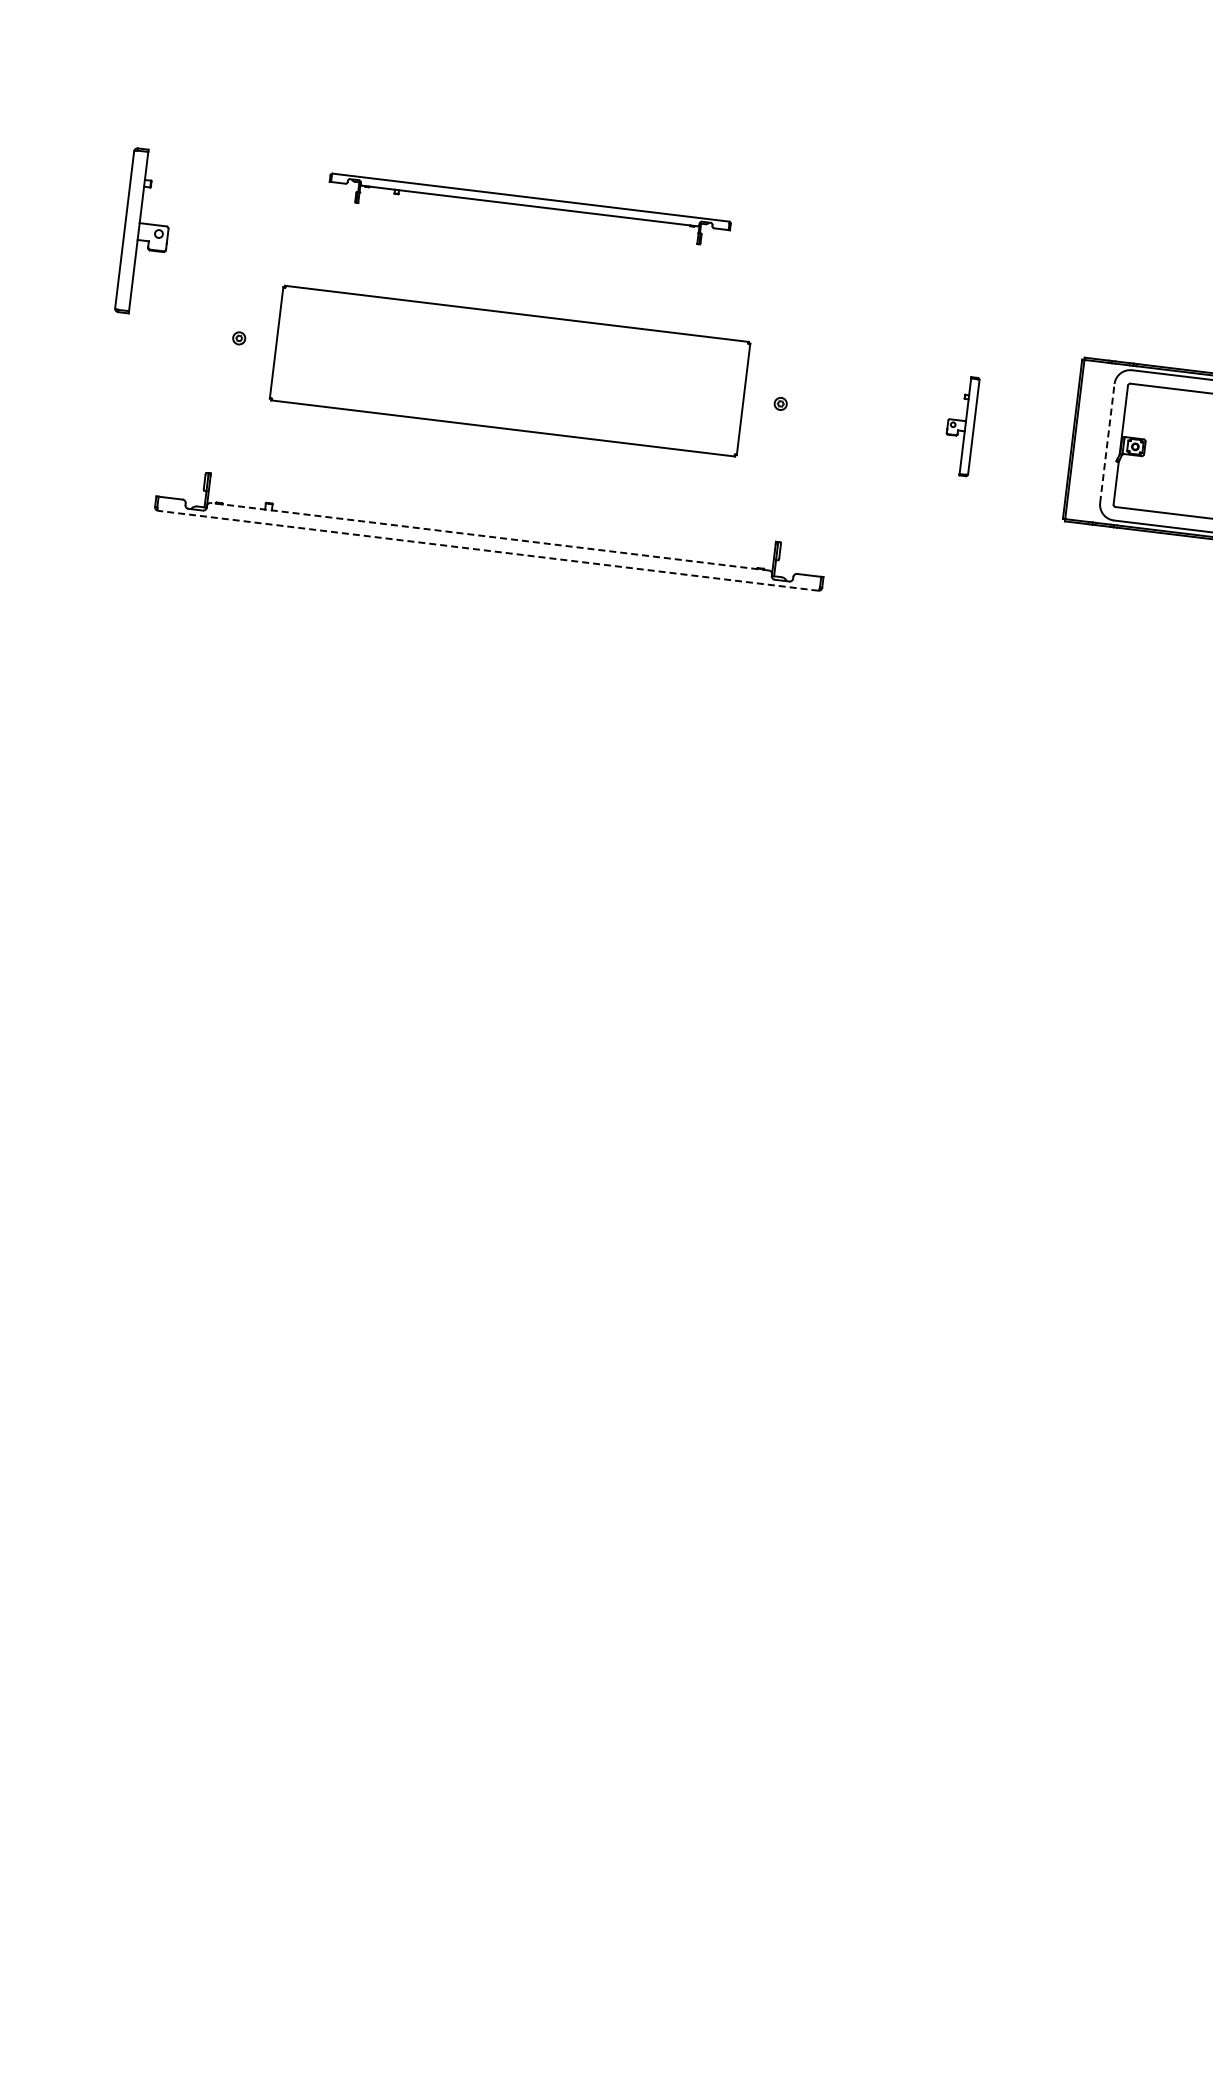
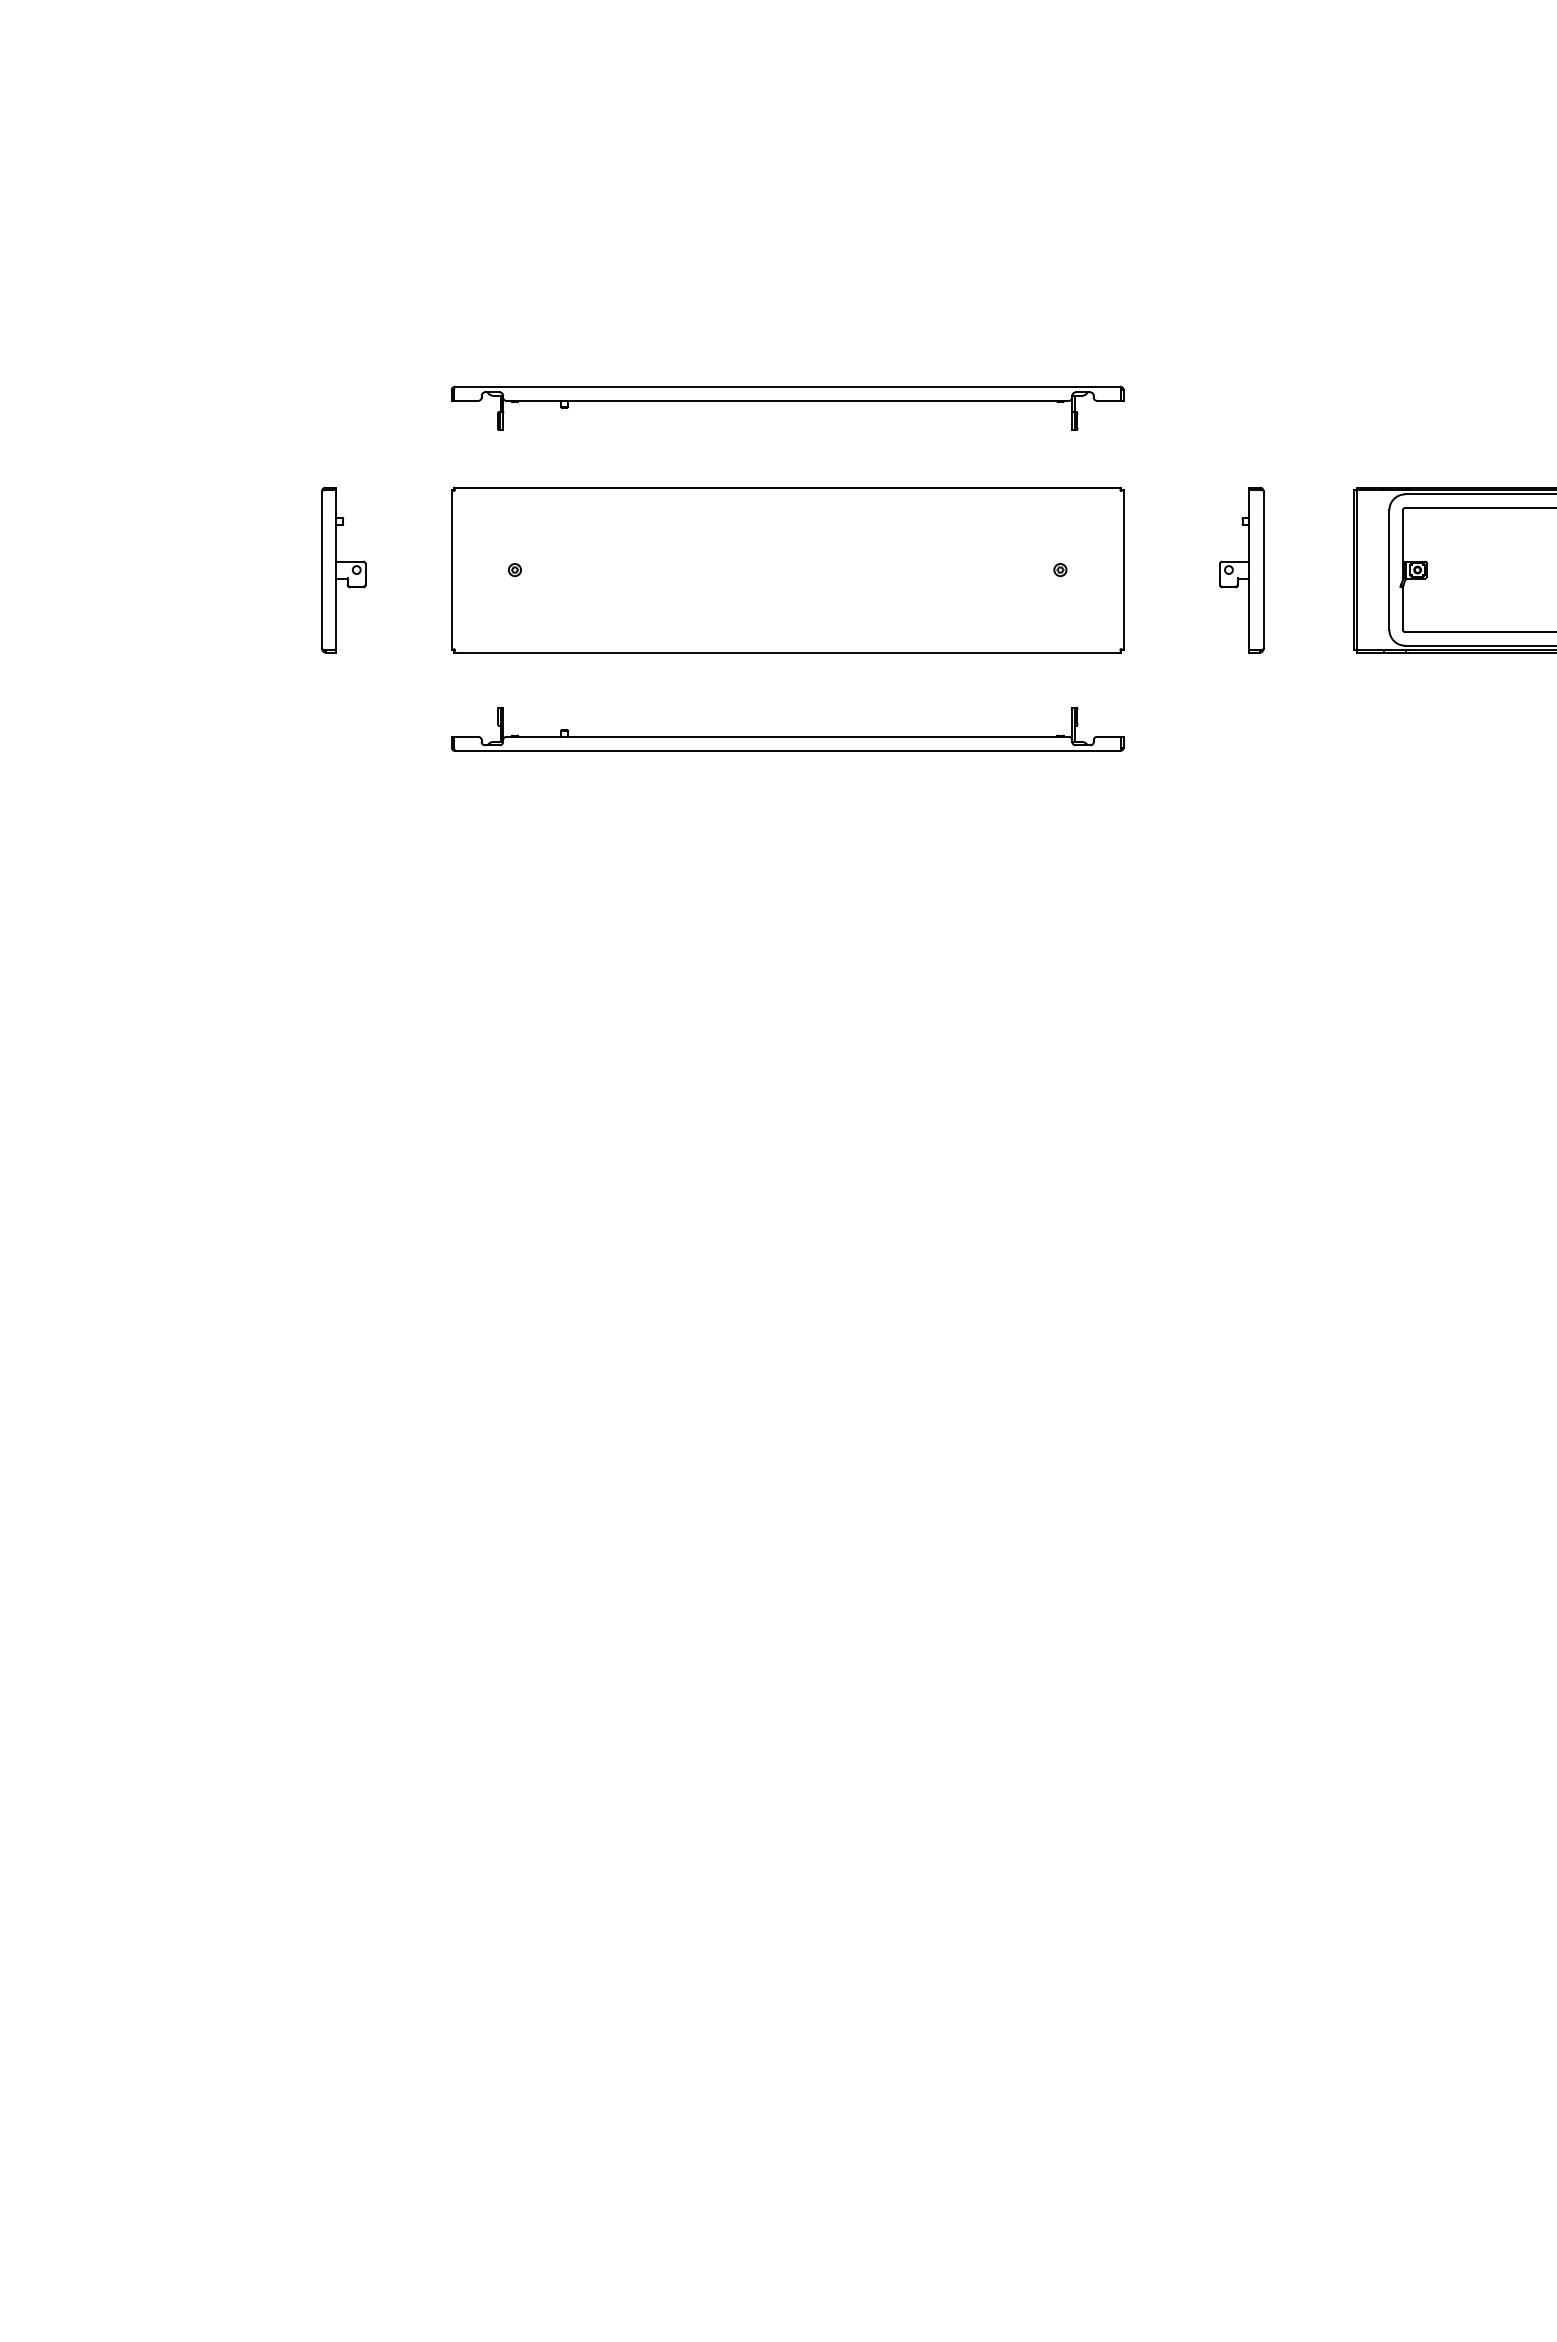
part: (529, 209) -> (787, 407), size x1.67
part: (145, 231) -> (343, 569), moved
part: (509, 370) -> (787, 569), size x1.43
part: (960, 425) -> (1241, 569), size x1.67
line: (1107, 443) -> (1389, 570), dashed -> solid
line: (489, 536) -> (787, 736), dashed -> solid
line: (488, 550) -> (787, 750), dashed -> solid

